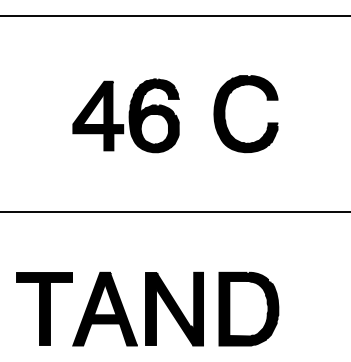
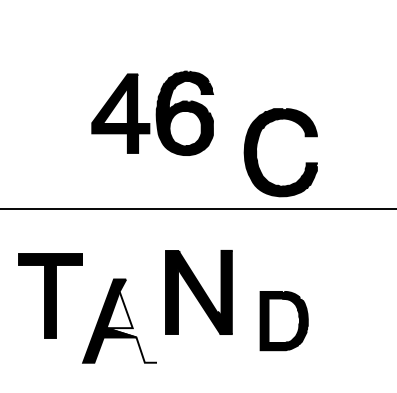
part: (225, 114) -> (257, 153), moved
part: (125, 115) -> (151, 113), moved
part: (44, 308) -> (50, 295), moved
fill: (115, 308) -> (131, 320), removed
part: (174, 308) -> (198, 291), moved
part: (248, 308) -> (283, 320), size x0.7

